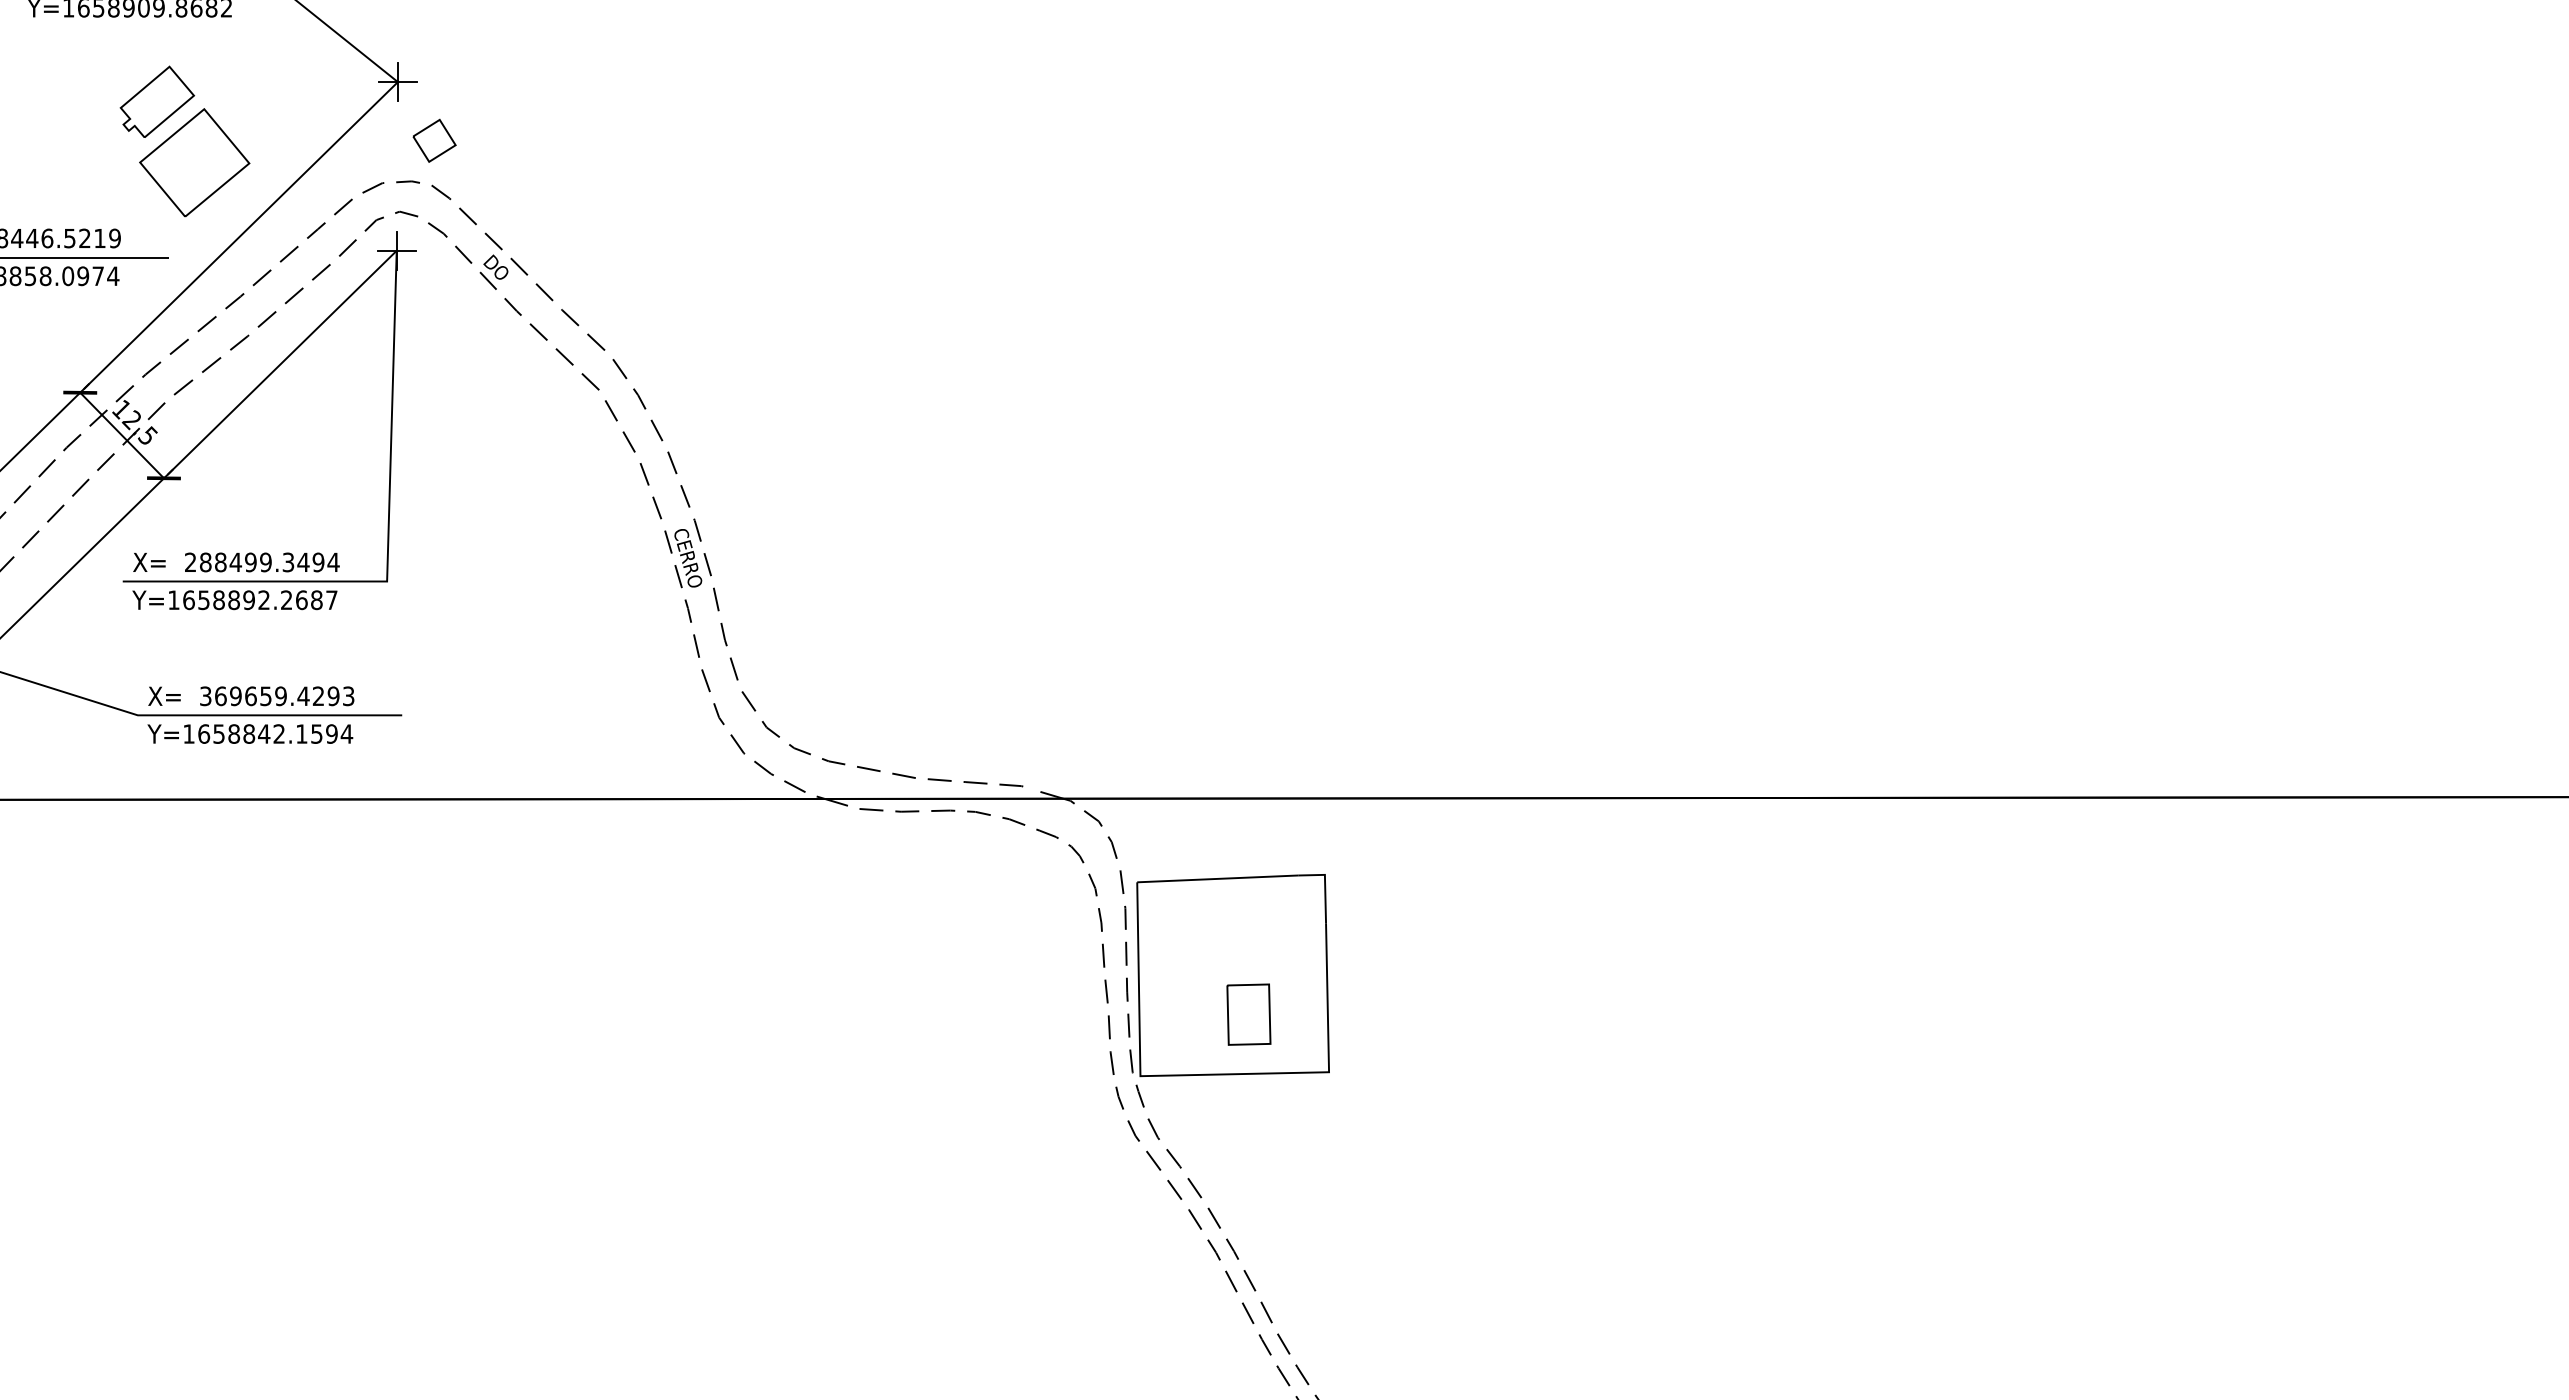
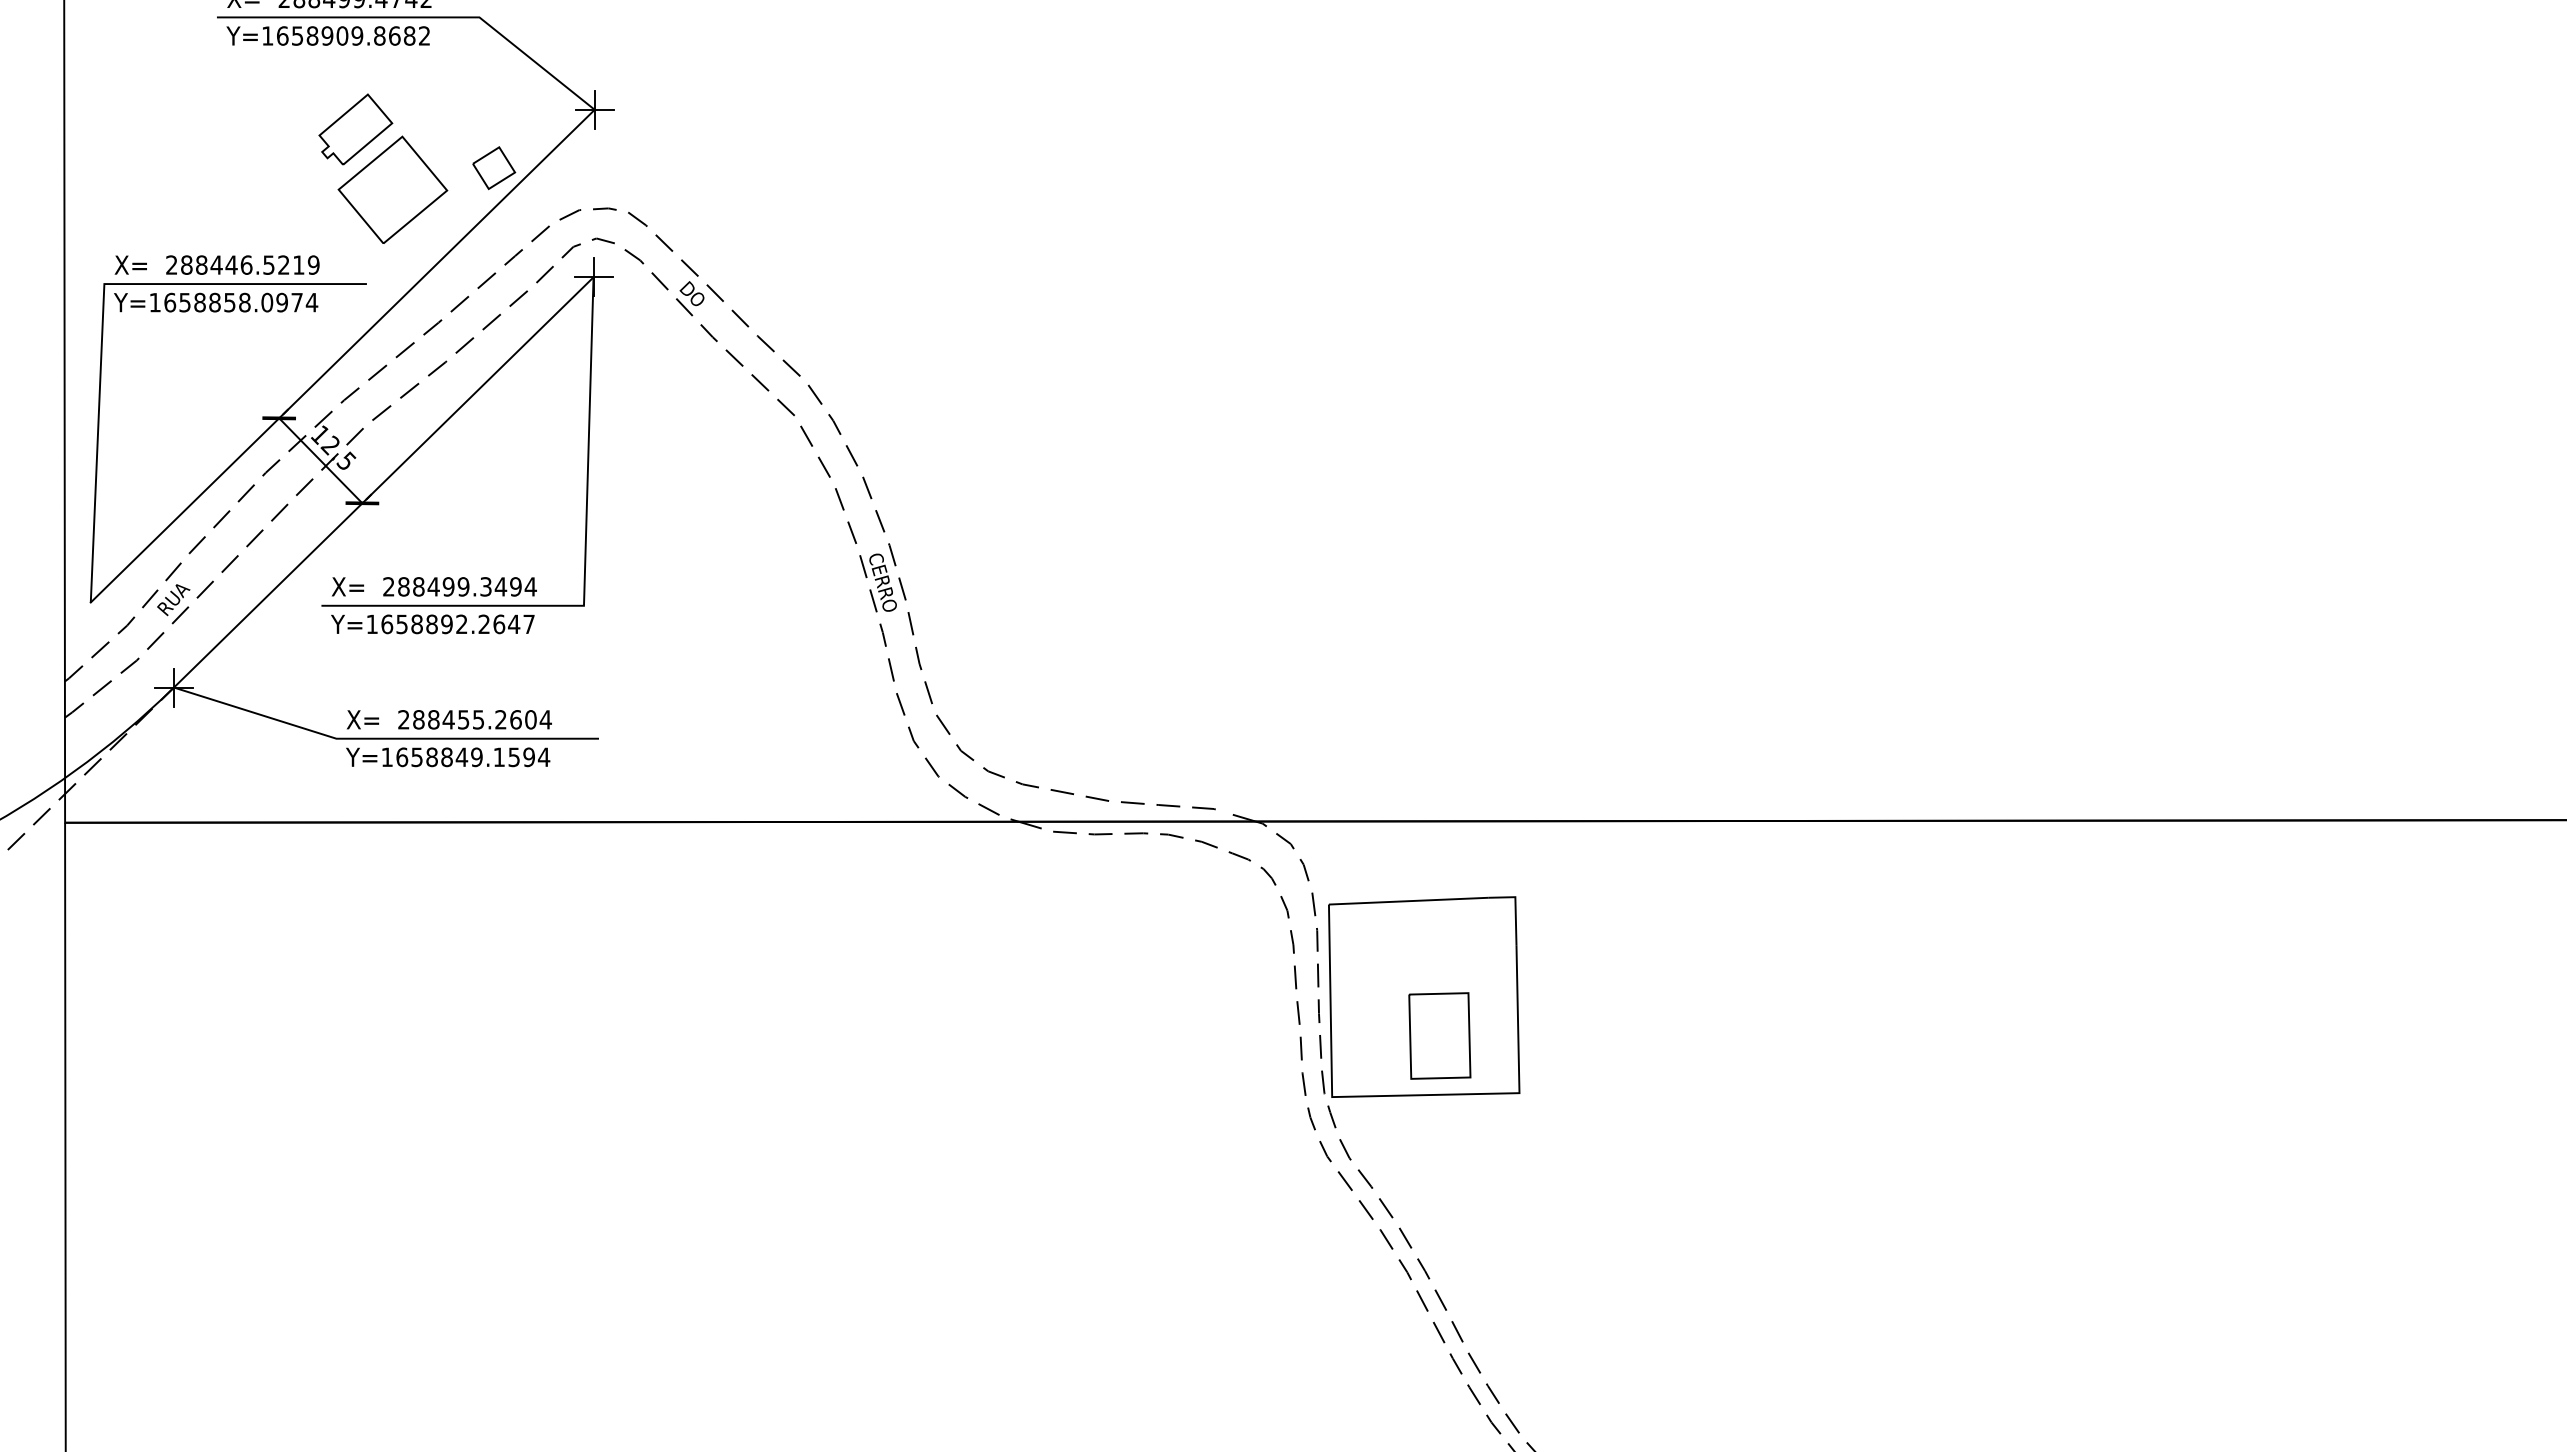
part: (434, 141) -> (494, 168), moved
text: (317, 600) -> (514, 624), Y=1658892.2687 -> Y=1658892.2647
text: (276, 695) -> (474, 719), 369659.4293 -> 288455.2604
text: (278, 734) -> (476, 757), Y=1658842.1594 -> Y=1658849.1594
part: (1248, 1014) -> (1439, 1035), size x1.43

